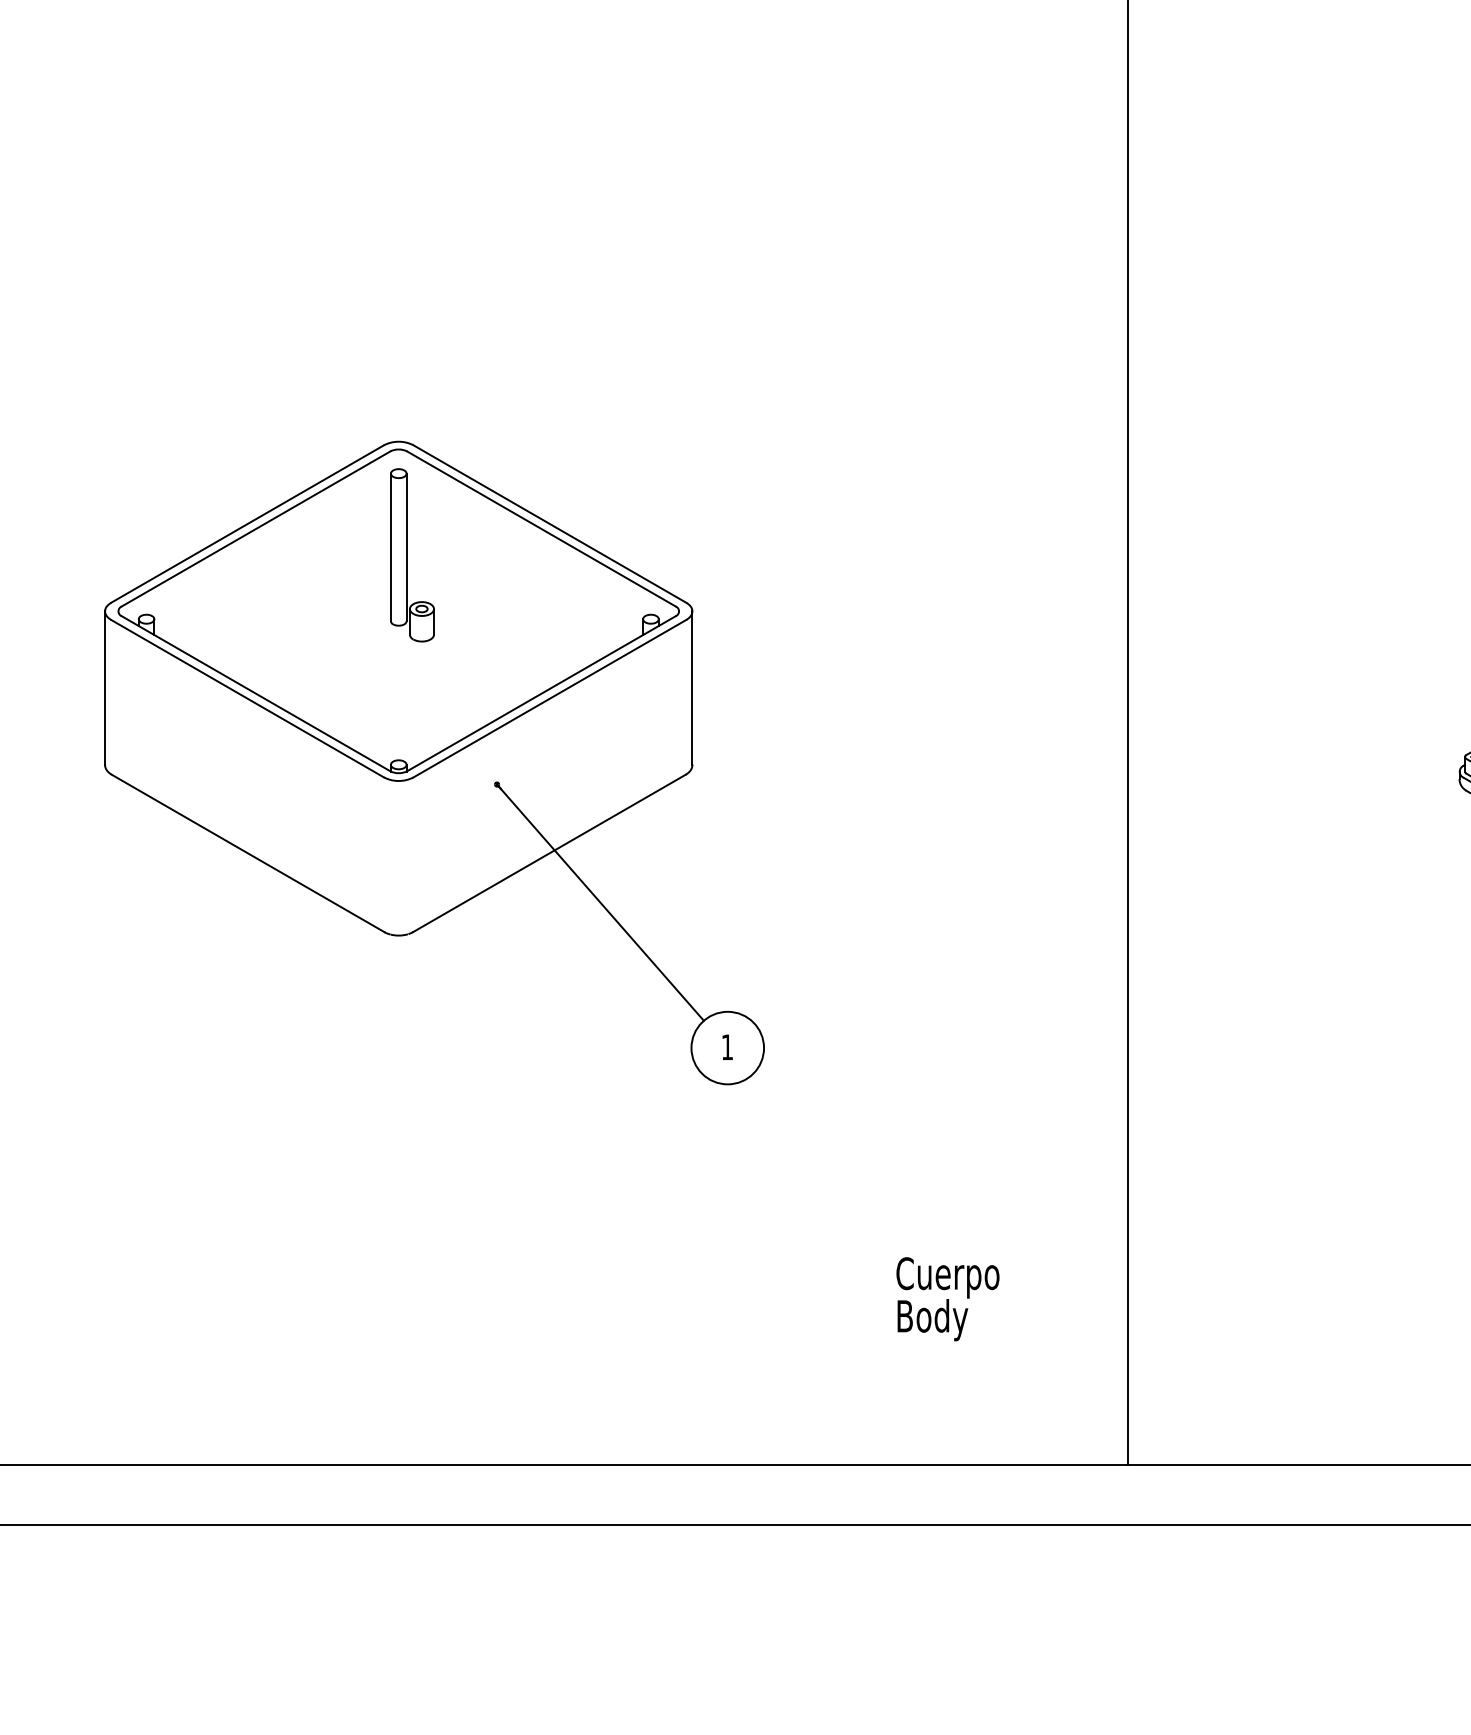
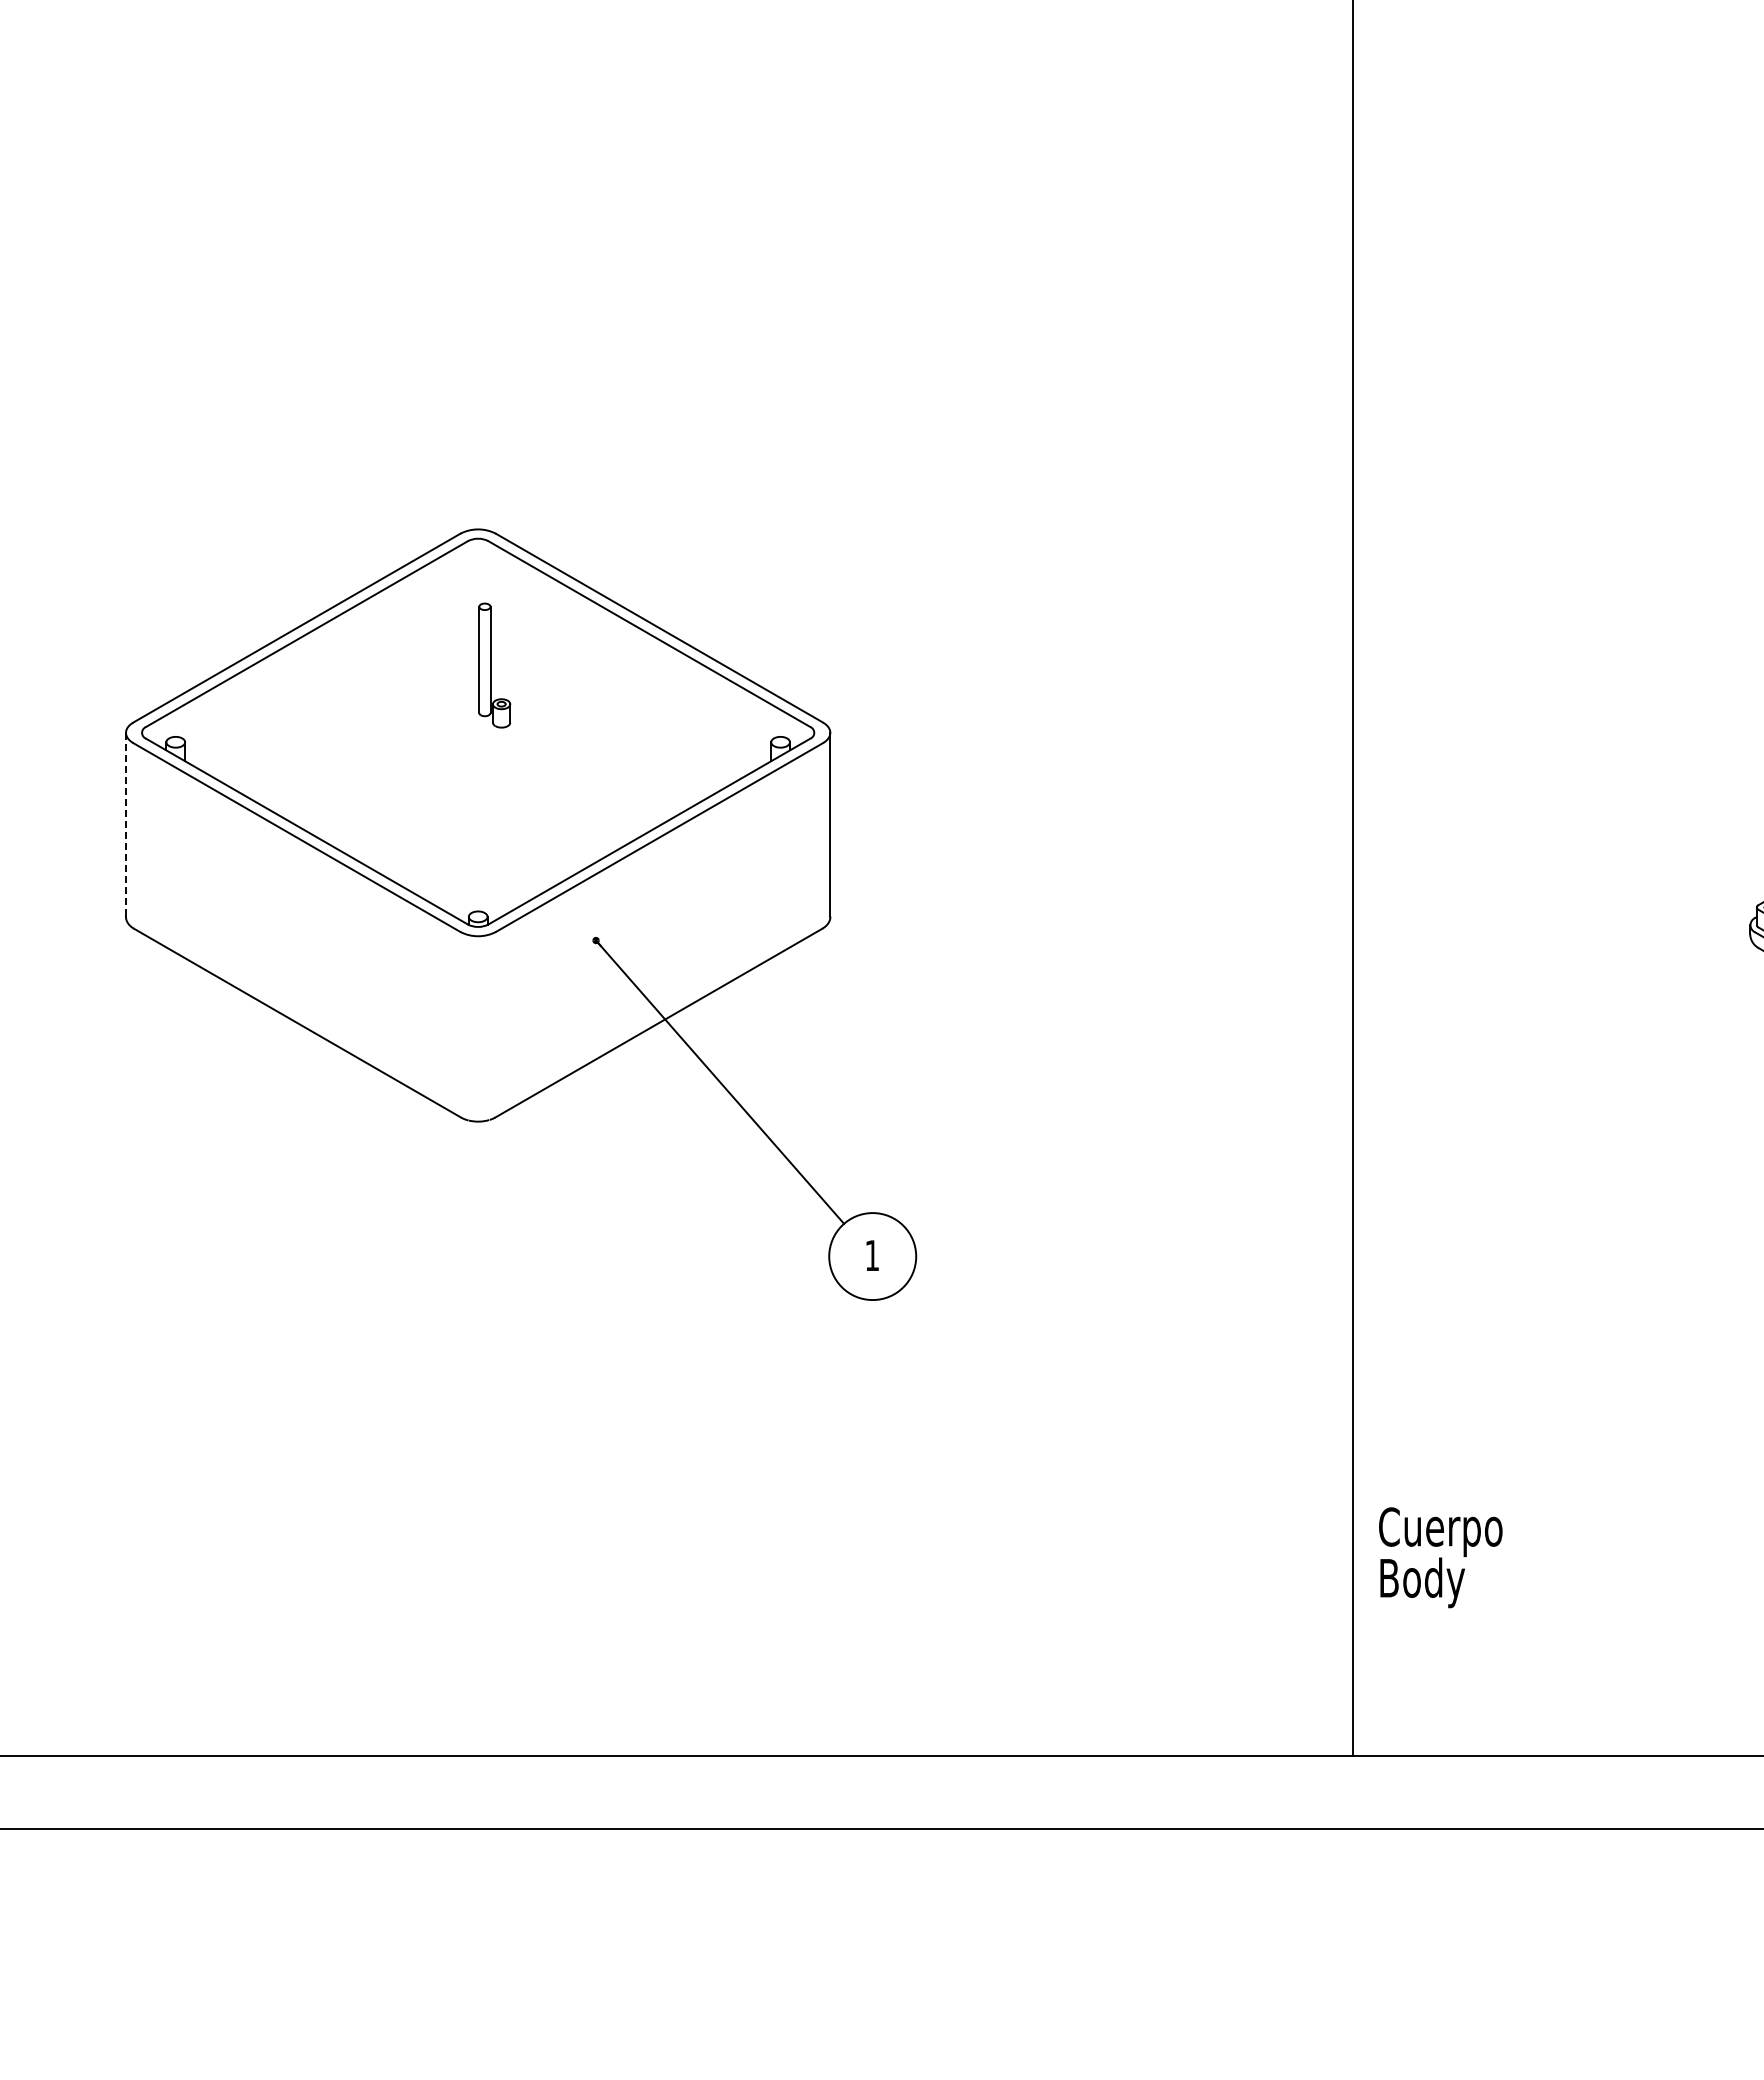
part: (412, 555) -> (494, 665), size x0.6
line: (104, 687) -> (125, 824), solid -> dashed
text: (947, 1299) -> (1440, 1557), moved

